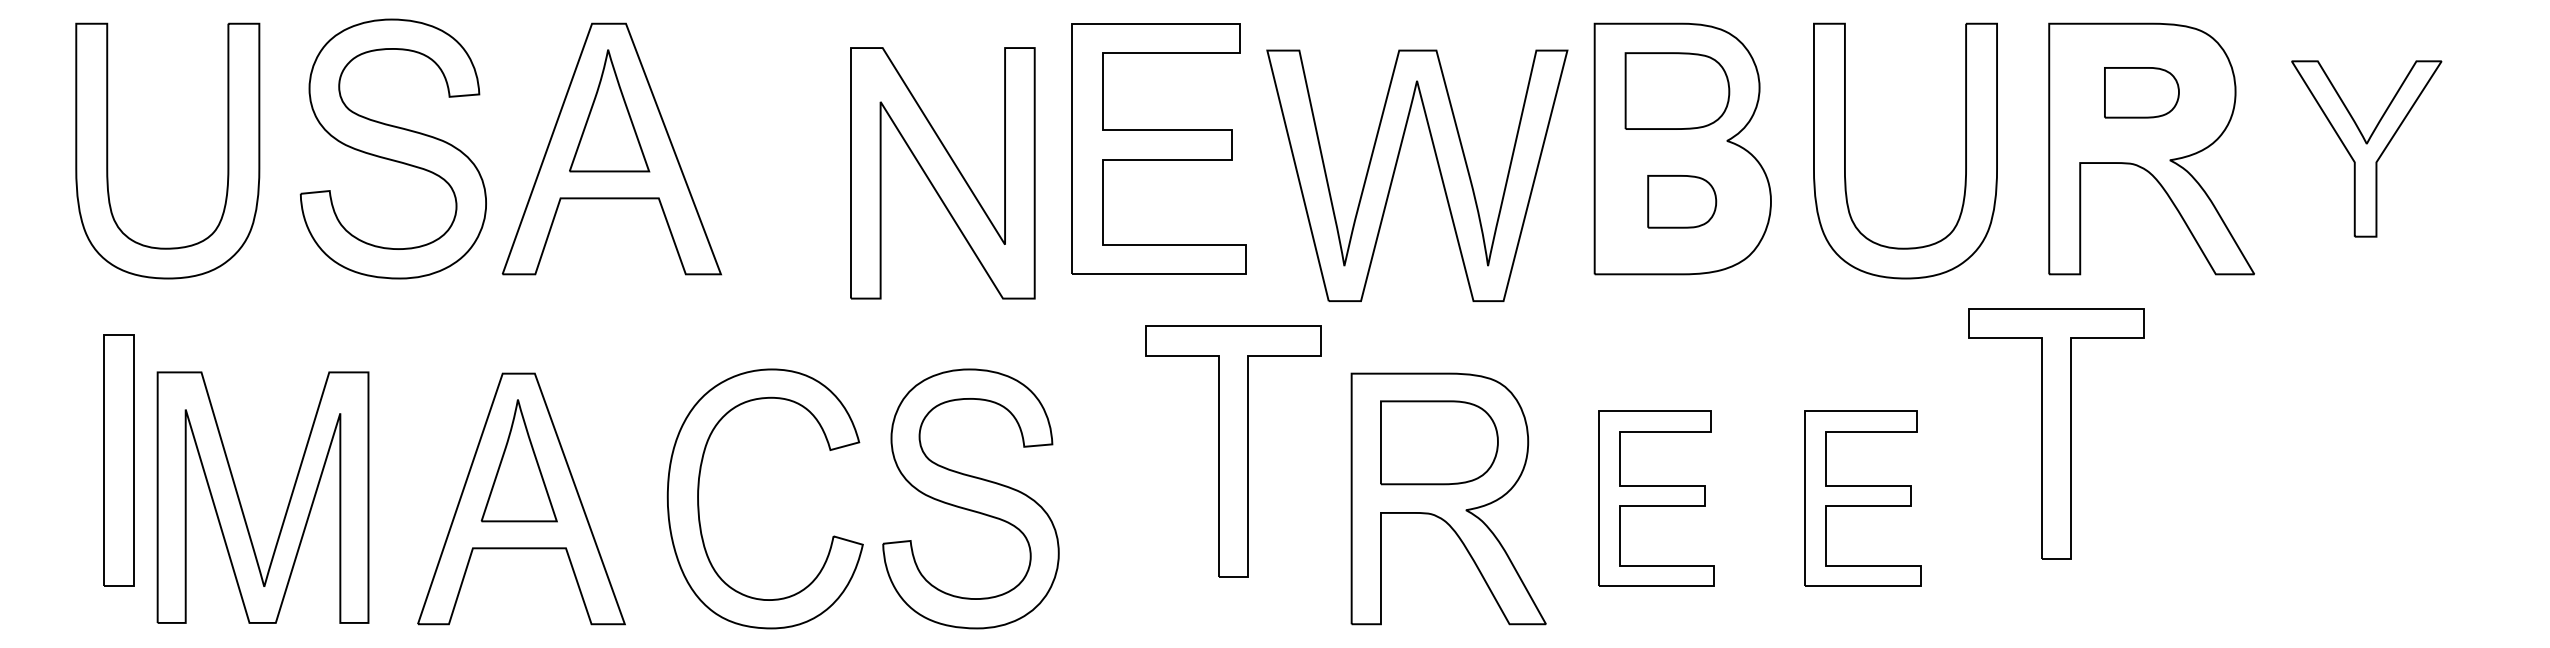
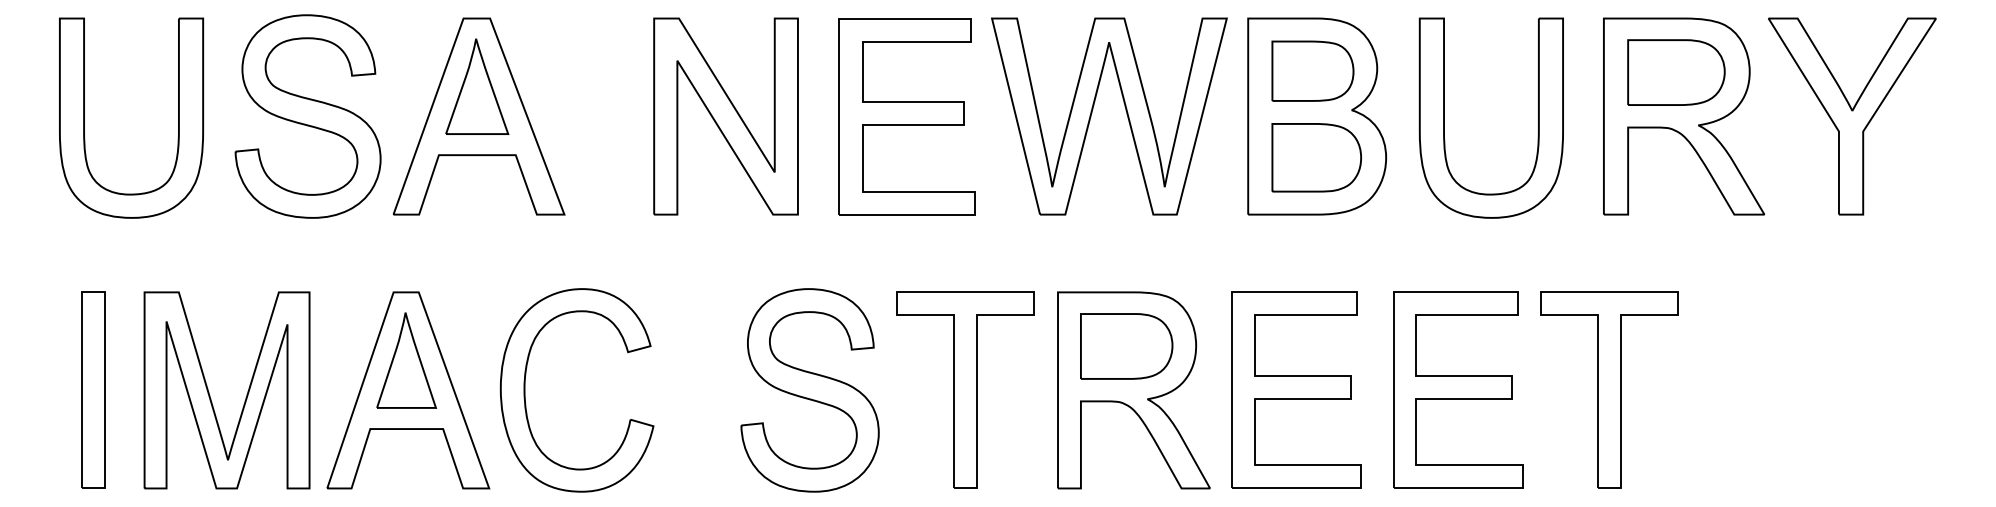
part: (2141, 92) -> (1676, 72), size x1.67
part: (2366, 148) -> (1852, 116), size x1.43
part: (1437, 168) -> (1125, 110), moved
part: (942, 173) -> (725, 116), moved
part: (1681, 201) -> (1316, 157), size x1.67
part: (2056, 432) -> (1609, 389), moved
part: (1233, 450) -> (965, 389), moved
part: (119, 459) -> (93, 389), moved
part: (1656, 497) -> (1296, 389), size x1.43
part: (1863, 497) -> (1458, 389), size x1.43
part: (699, 499) -> (525, 390), moved
part: (970, 499) -> (809, 390), moved
part: (241, 504) -> (210, 395), moved

